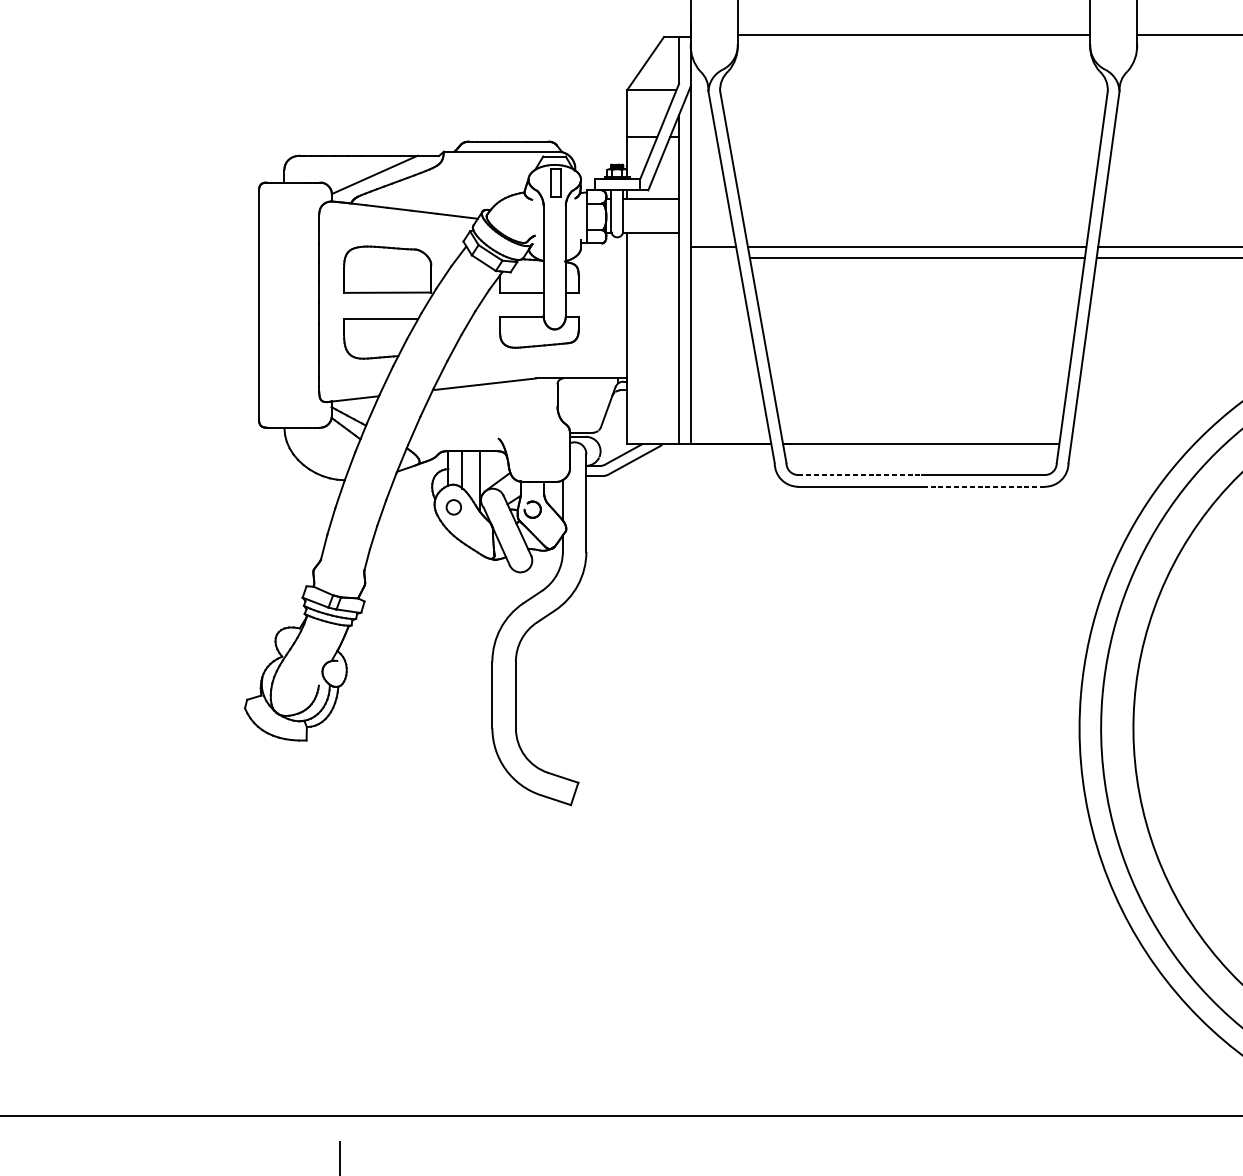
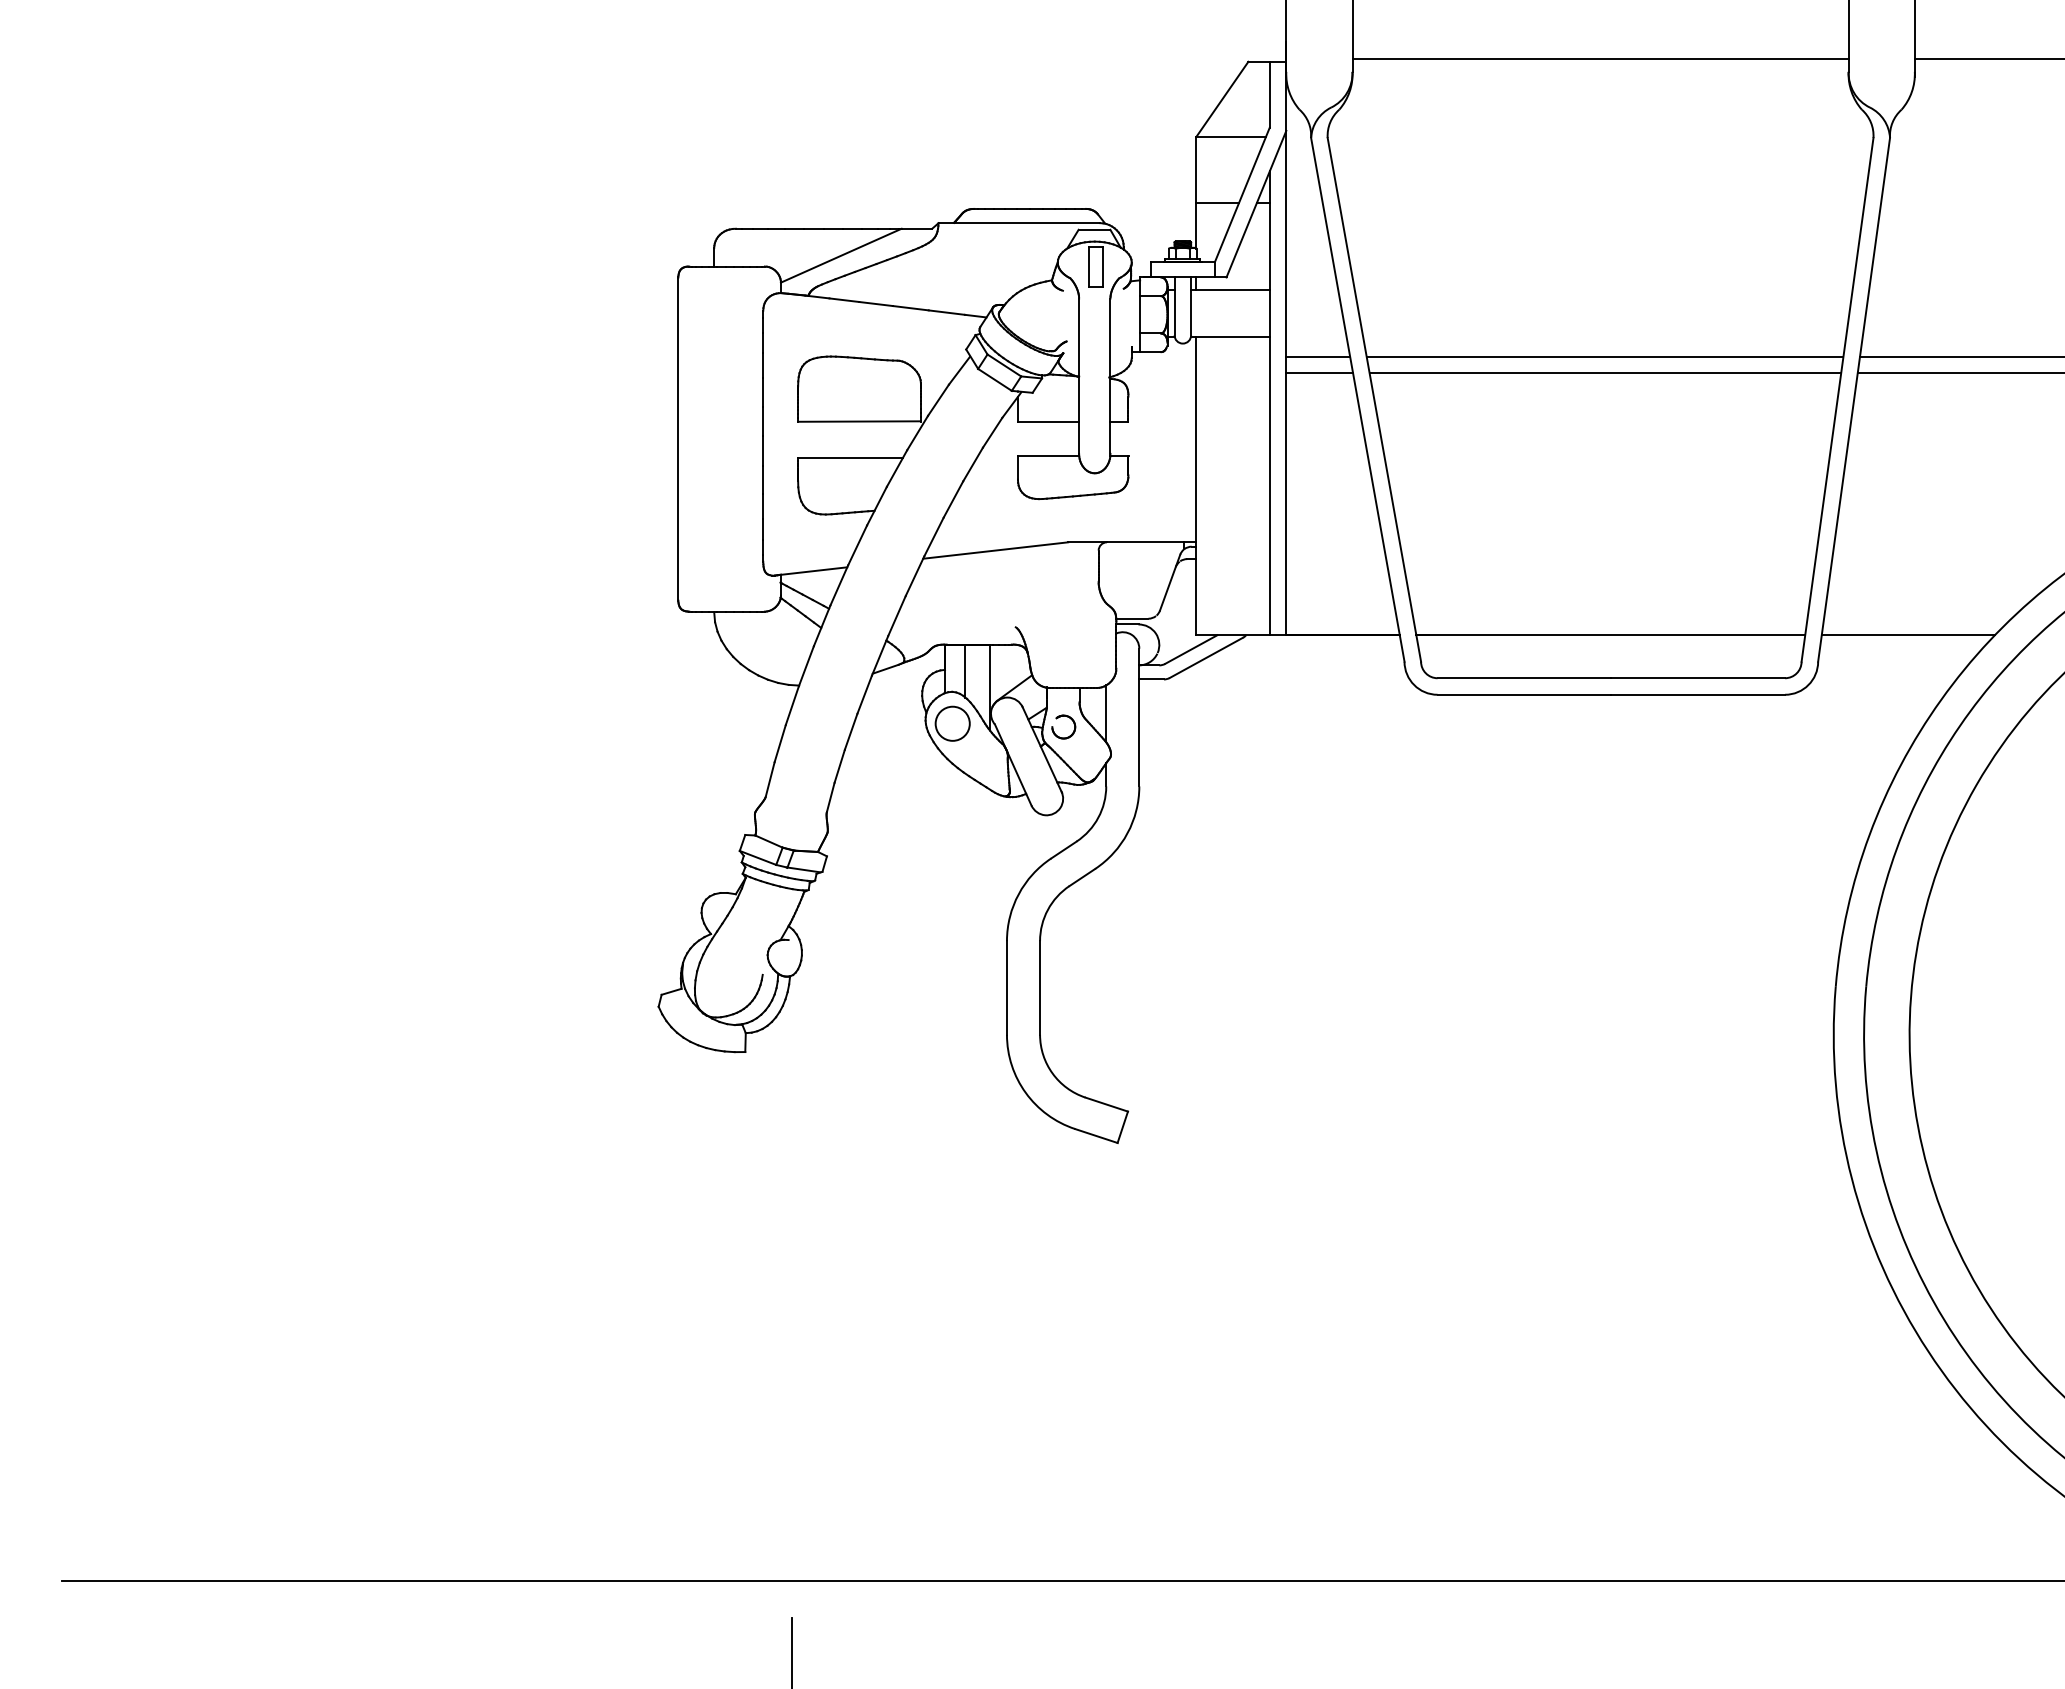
line: (714, 258) -> (1319, 373), added
line: (1131, 444) -> (1907, 635), added
line: (859, 475) -> (1524, 678), dashed -> solid
line: (983, 486) -> (1698, 694), dashed -> solid
circle: (453, 507) -> (952, 723), size x1.67

